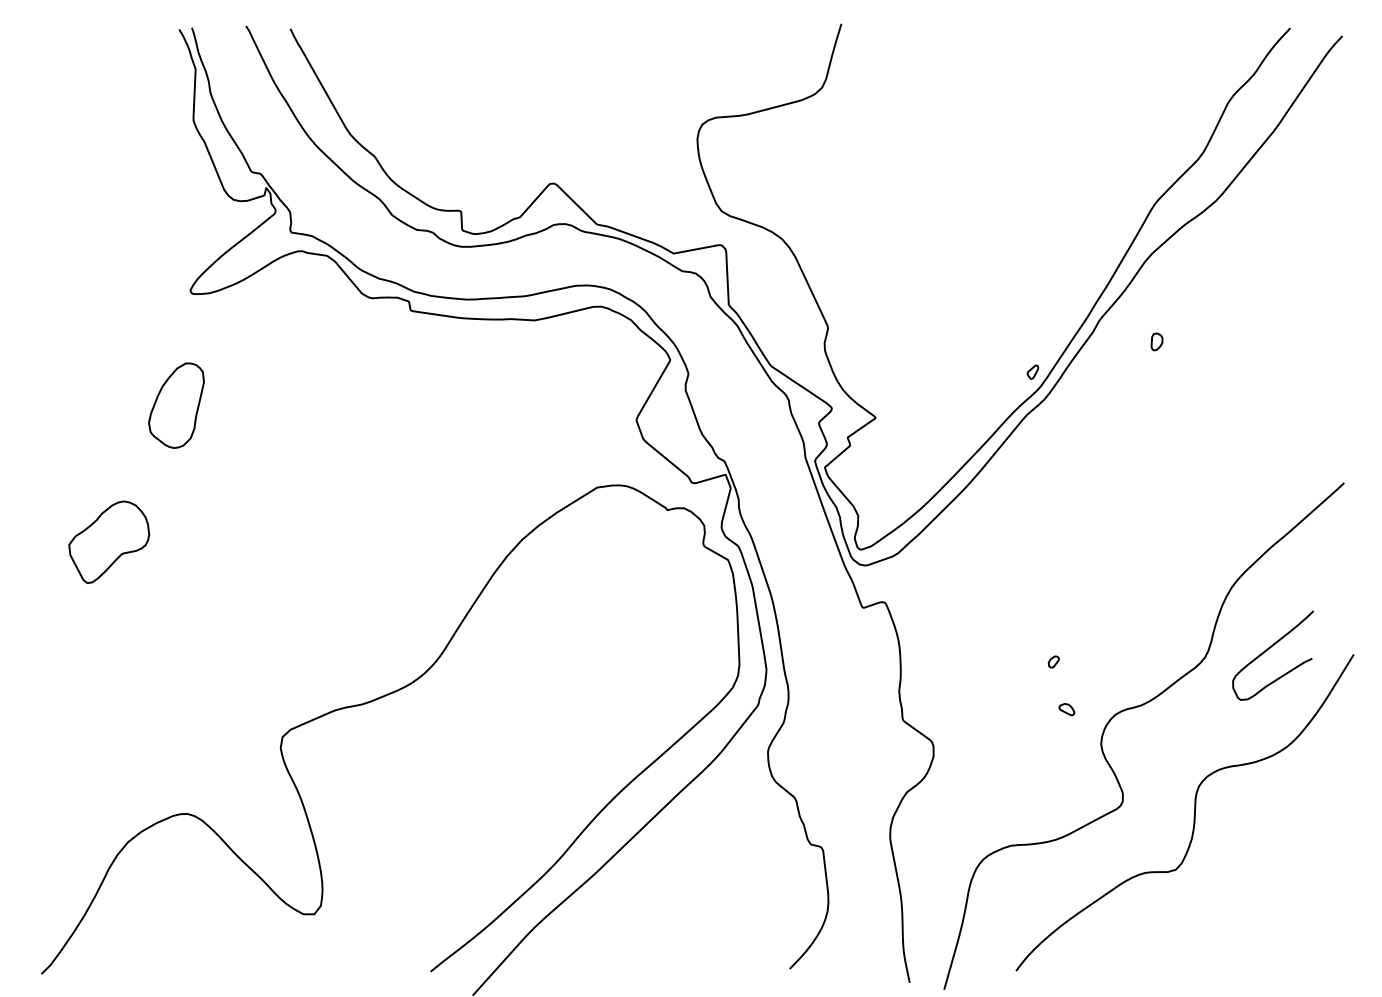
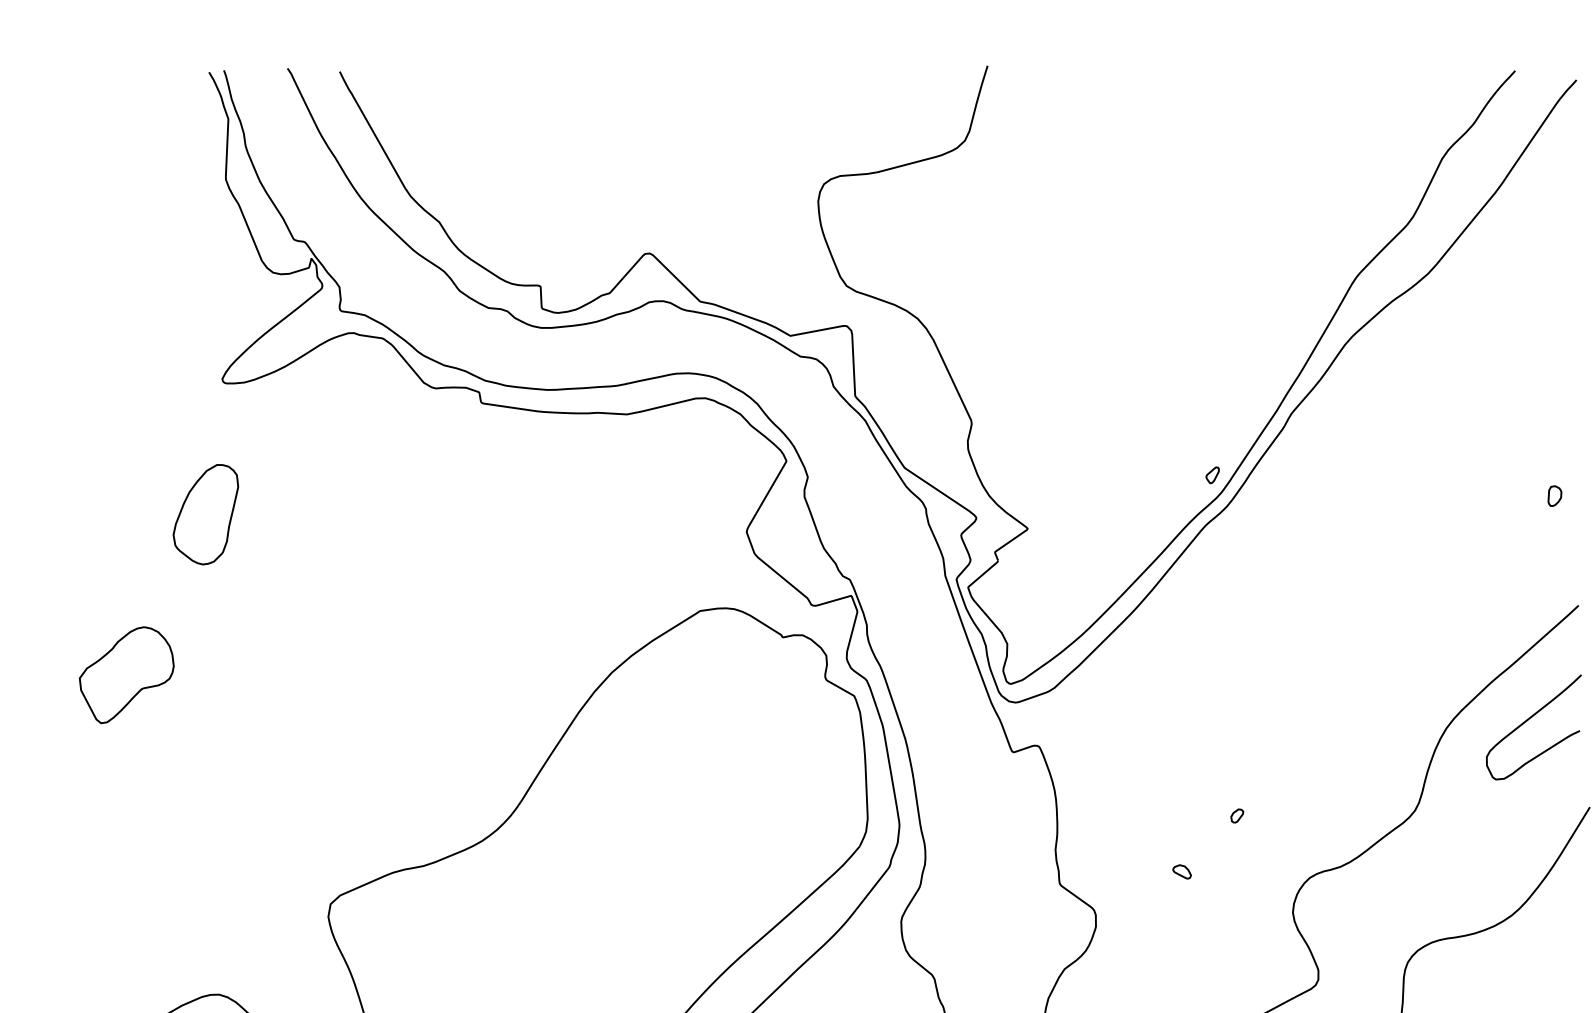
part: (1156, 341) -> (1554, 495), moved
curve: (1269, 649) -> (1529, 720), moved
part: (1066, 709) -> (1181, 871), moved

